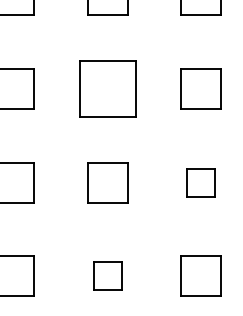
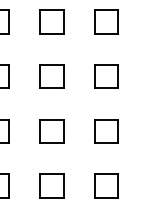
part: (106, 88) -> (51, 76), size x0.71
part: (201, 182) -> (106, 131), size x1.43
part: (106, 275) -> (51, 185), size x1.43

